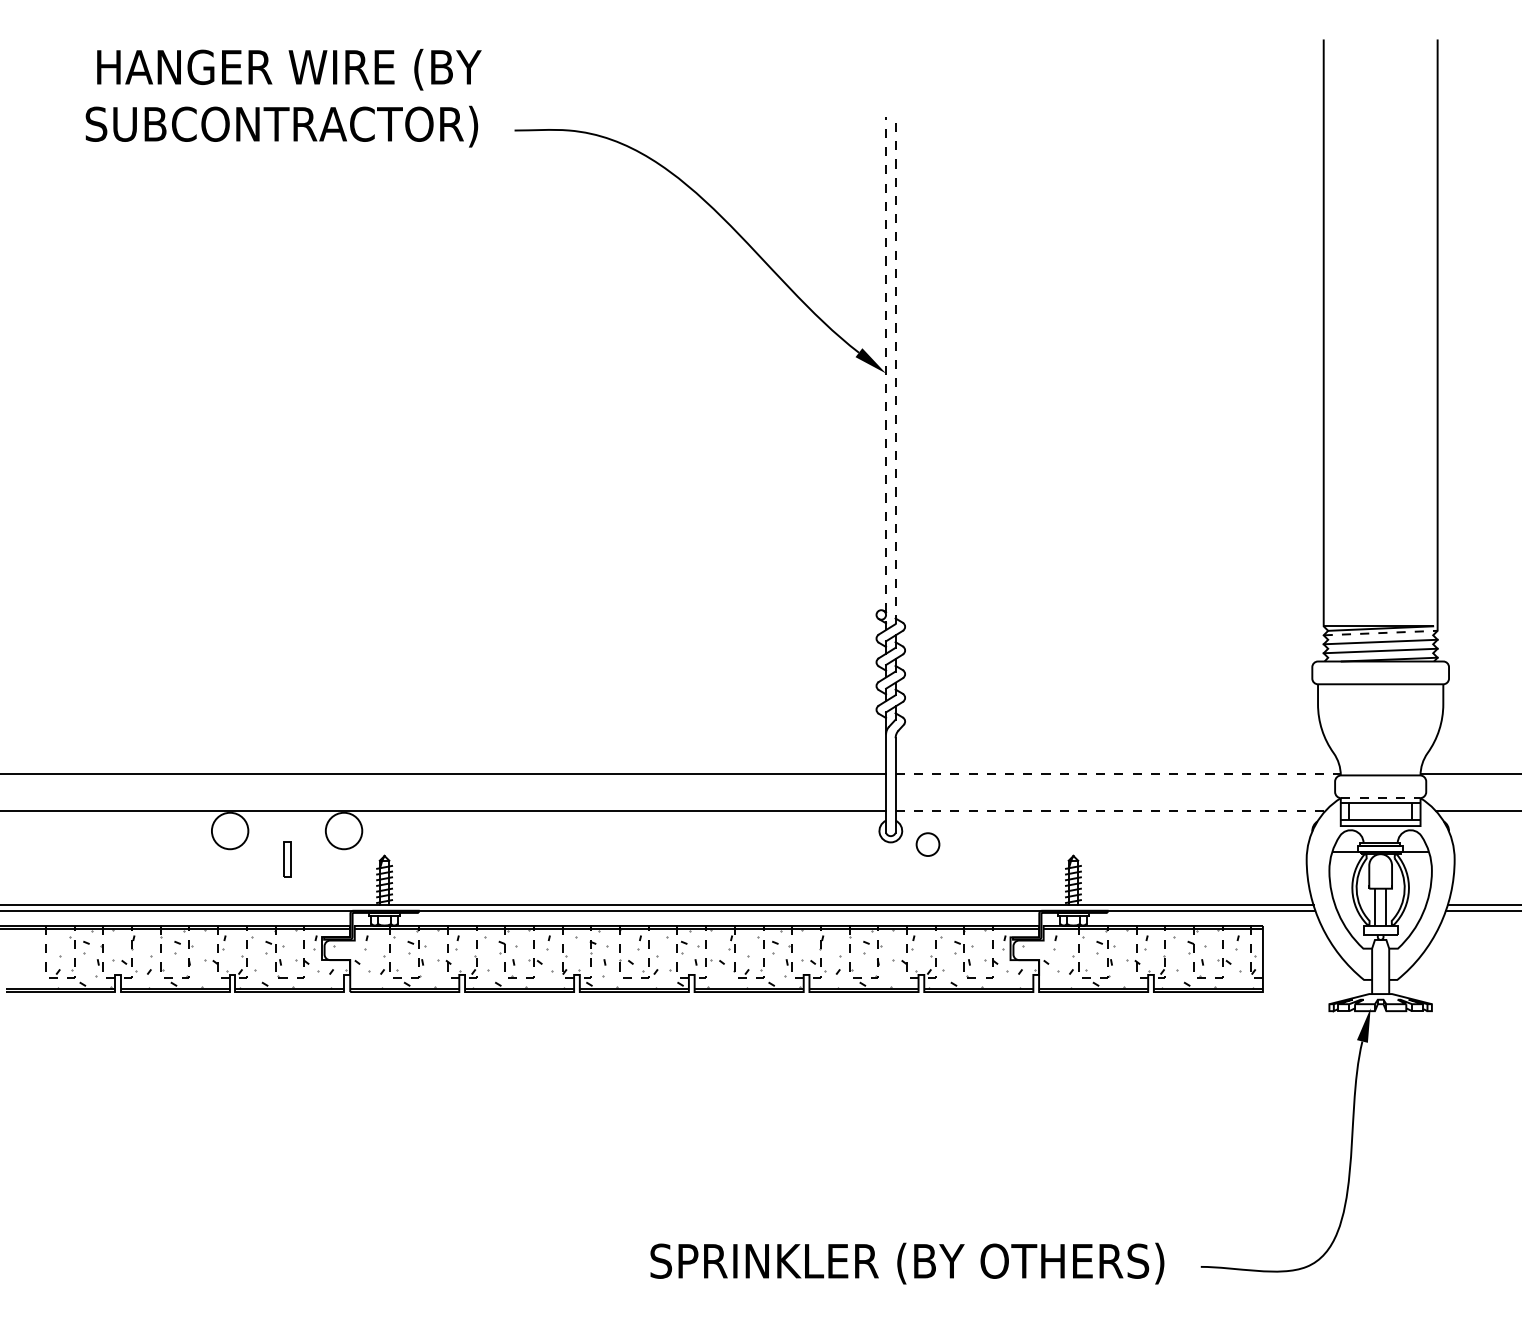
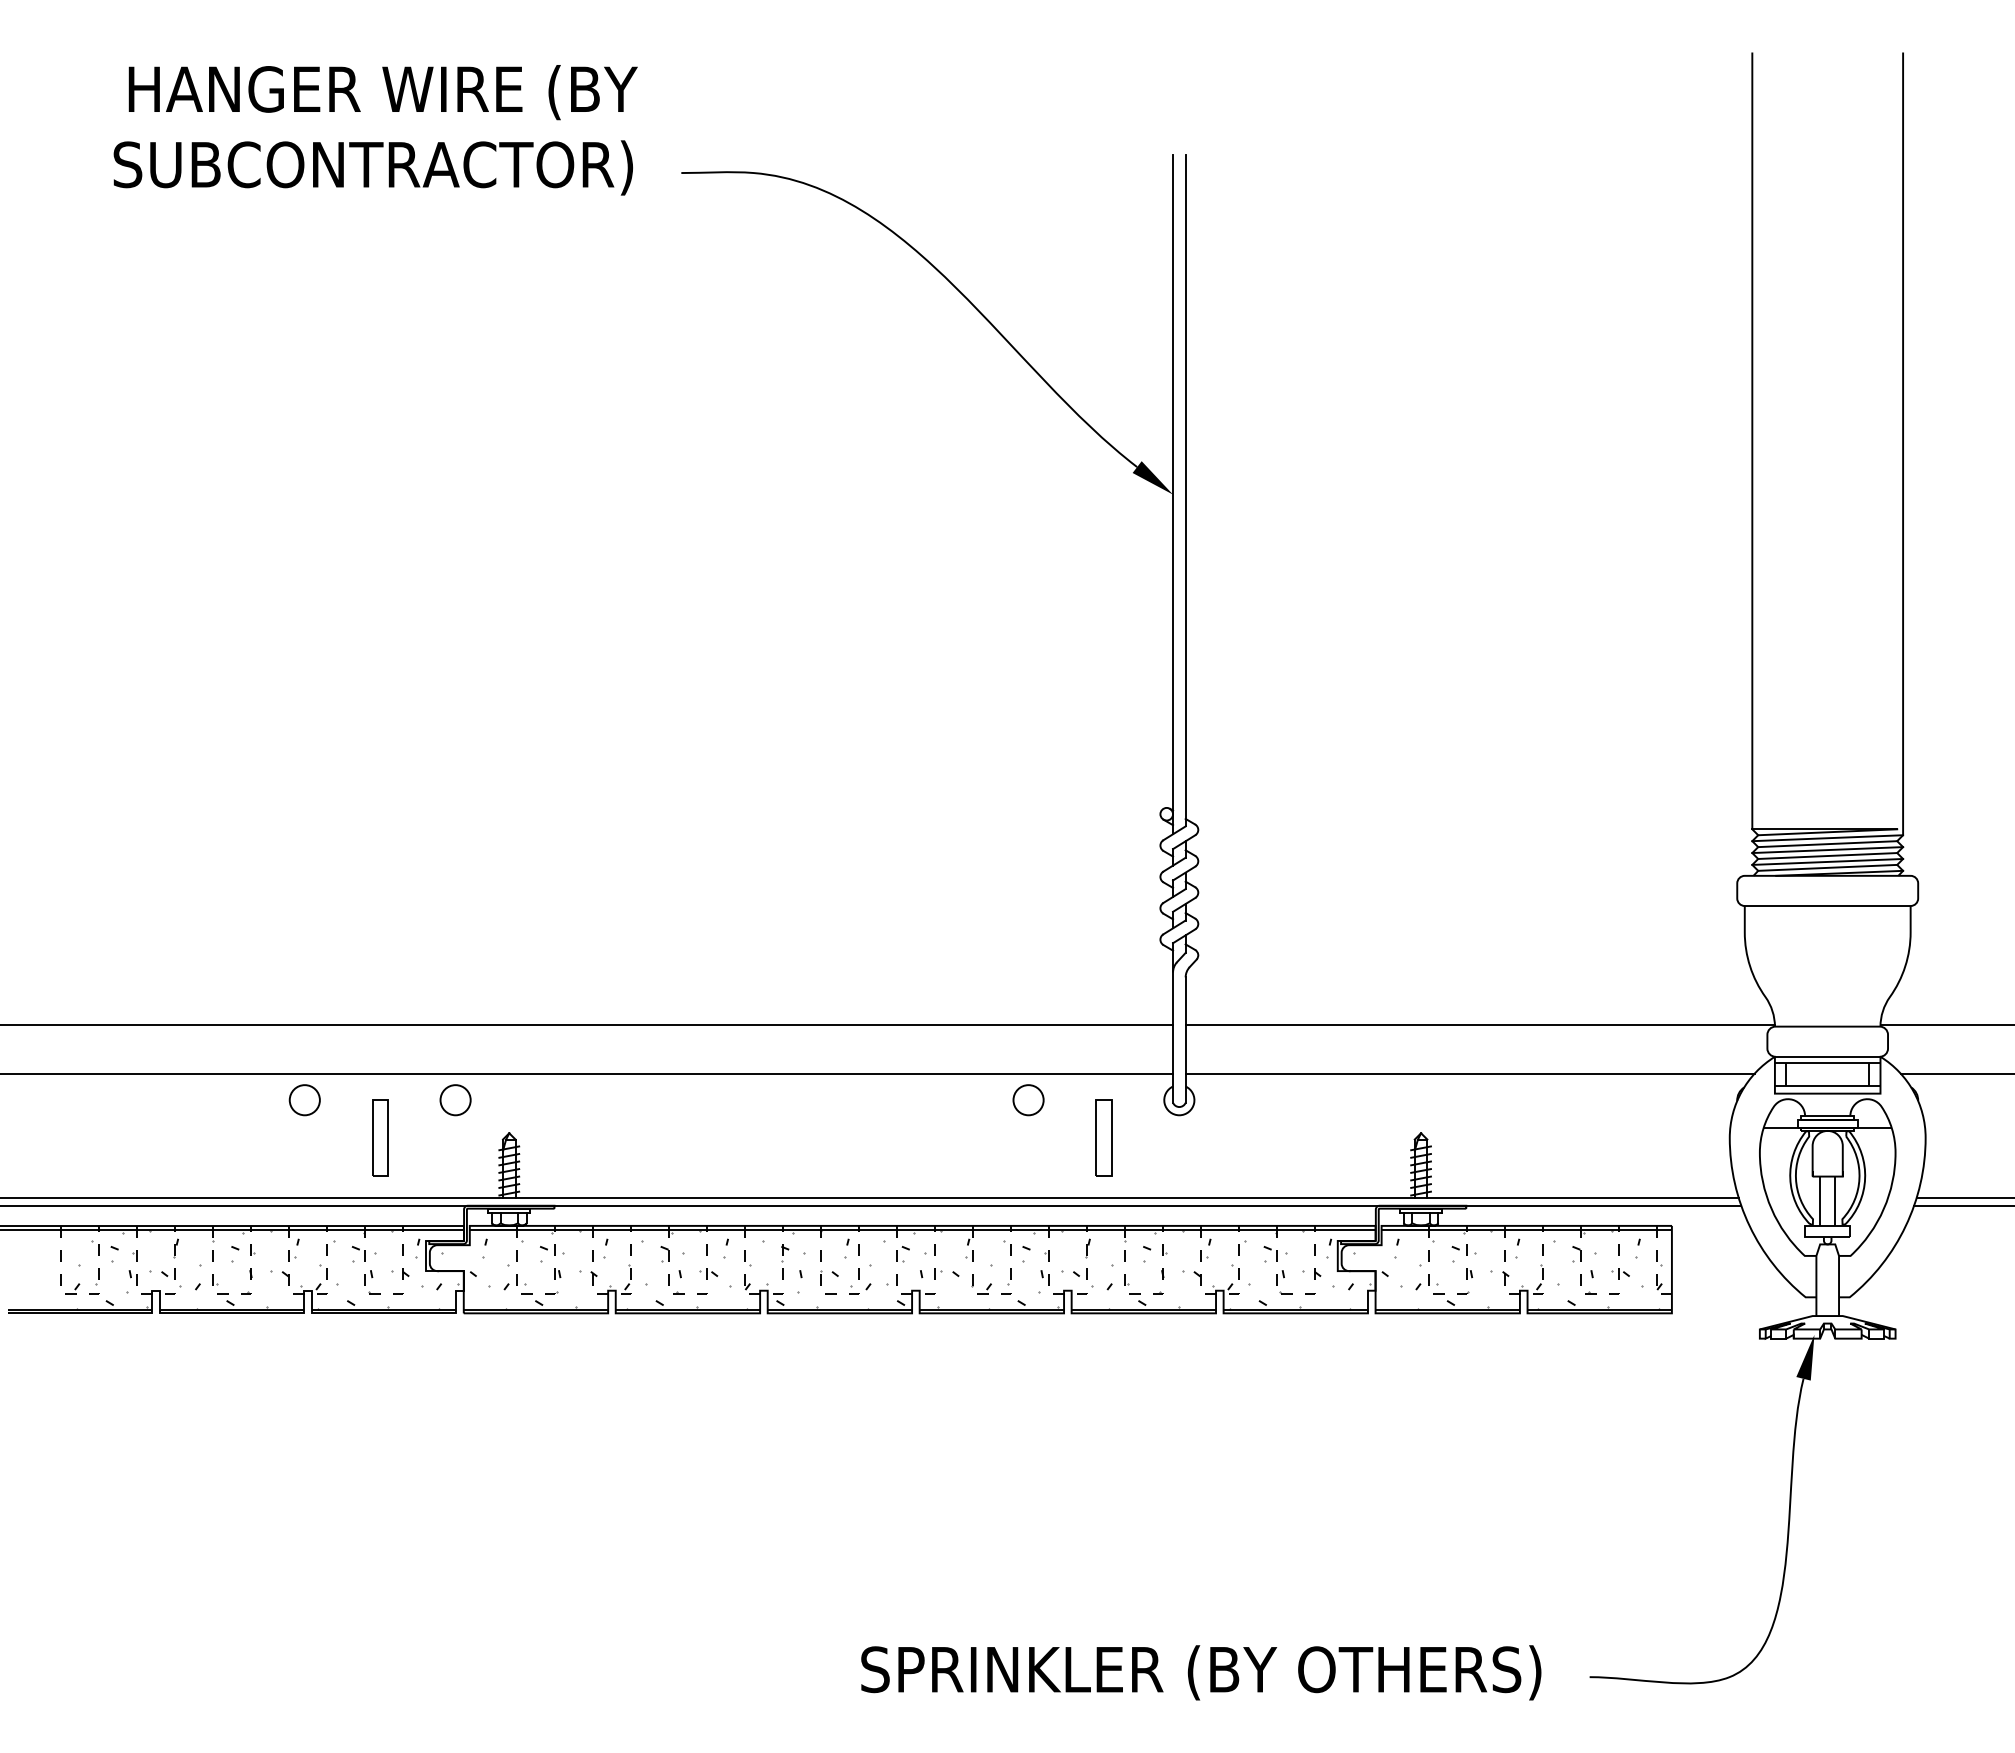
line: (895, 370) -> (1185, 490), dashed -> solid
line: (886, 373) -> (1173, 494), dashed -> solid
line: (1381, 633) -> (1828, 838), dashed -> solid
line: (1380, 637) -> (1827, 844), added
line: (1380, 646) -> (1827, 855), added
line: (1380, 655) -> (1827, 867), added
line: (1118, 773) -> (1480, 1024), dashed -> solid
line: (1381, 797) -> (1828, 1056), dashed -> solid
line: (1110, 810) -> (1470, 1073), dashed -> solid
circle: (229, 831) -> (304, 1100), size x0.62
circle: (343, 831) -> (455, 1100), size x0.62
circle: (927, 844) -> (1028, 1100), moved
part: (287, 859) -> (380, 1137), size x1.67
part: (833, 859) -> (1103, 1137), added

